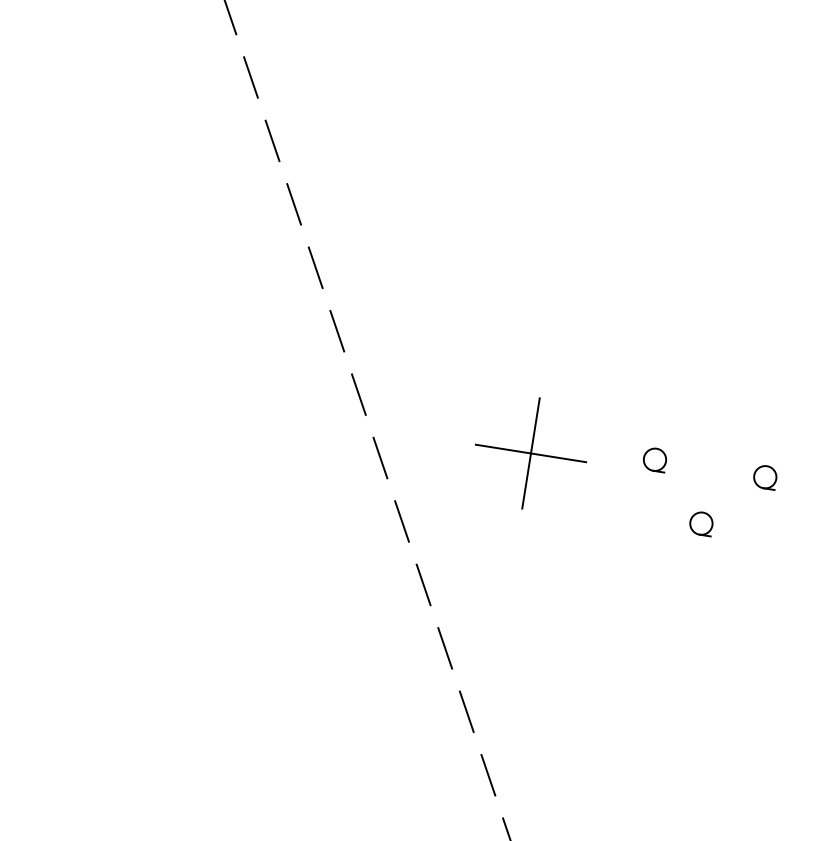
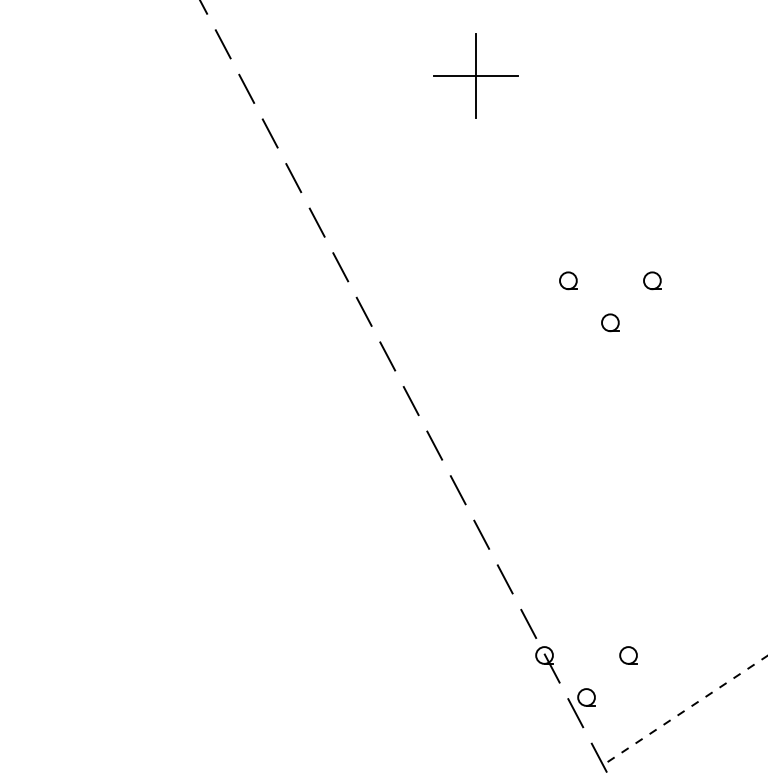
part: (531, 453) -> (475, 75), moved

